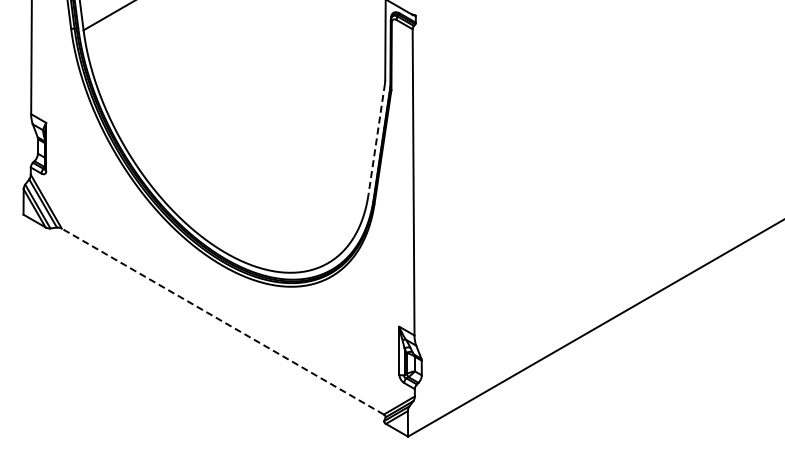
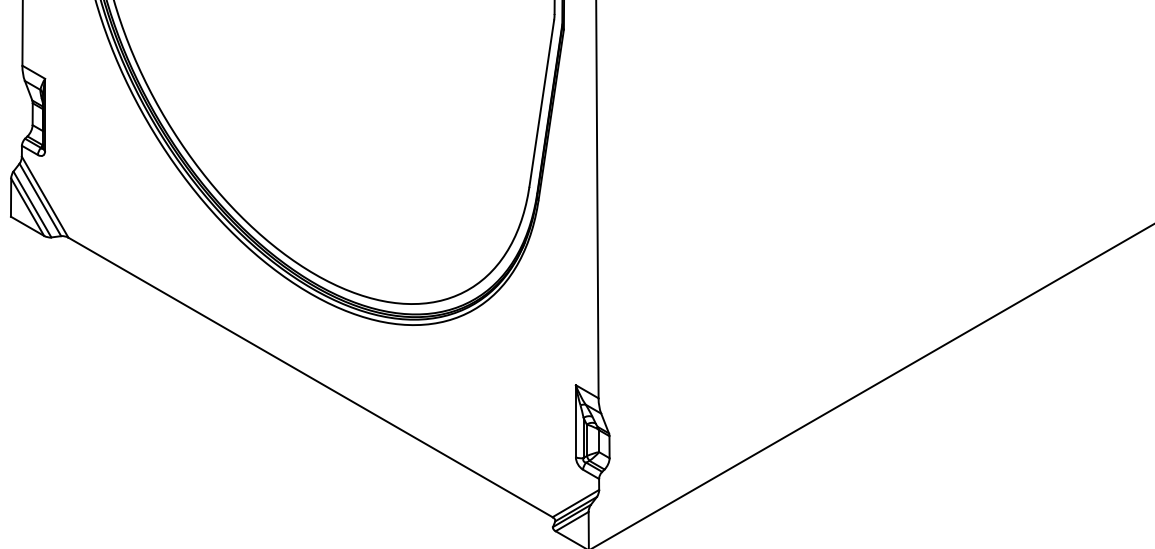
line: (376, 139) -> (541, 103), dashed -> solid
line: (222, 321) -> (309, 377), dashed -> solid

